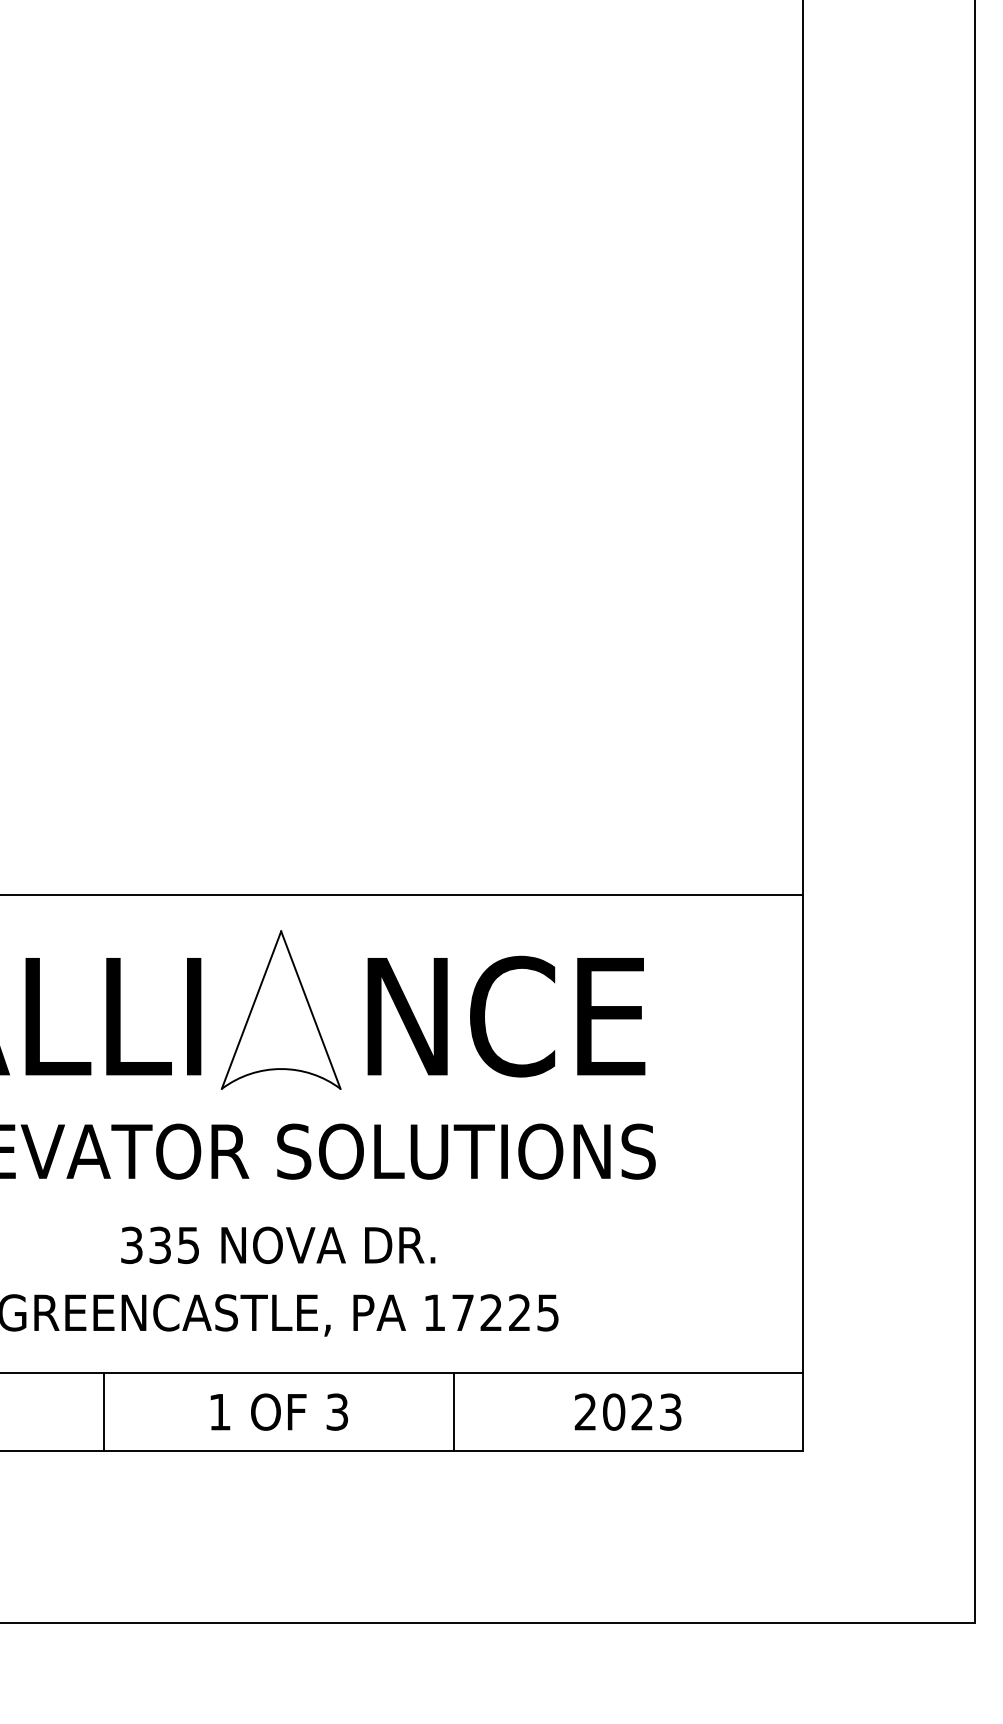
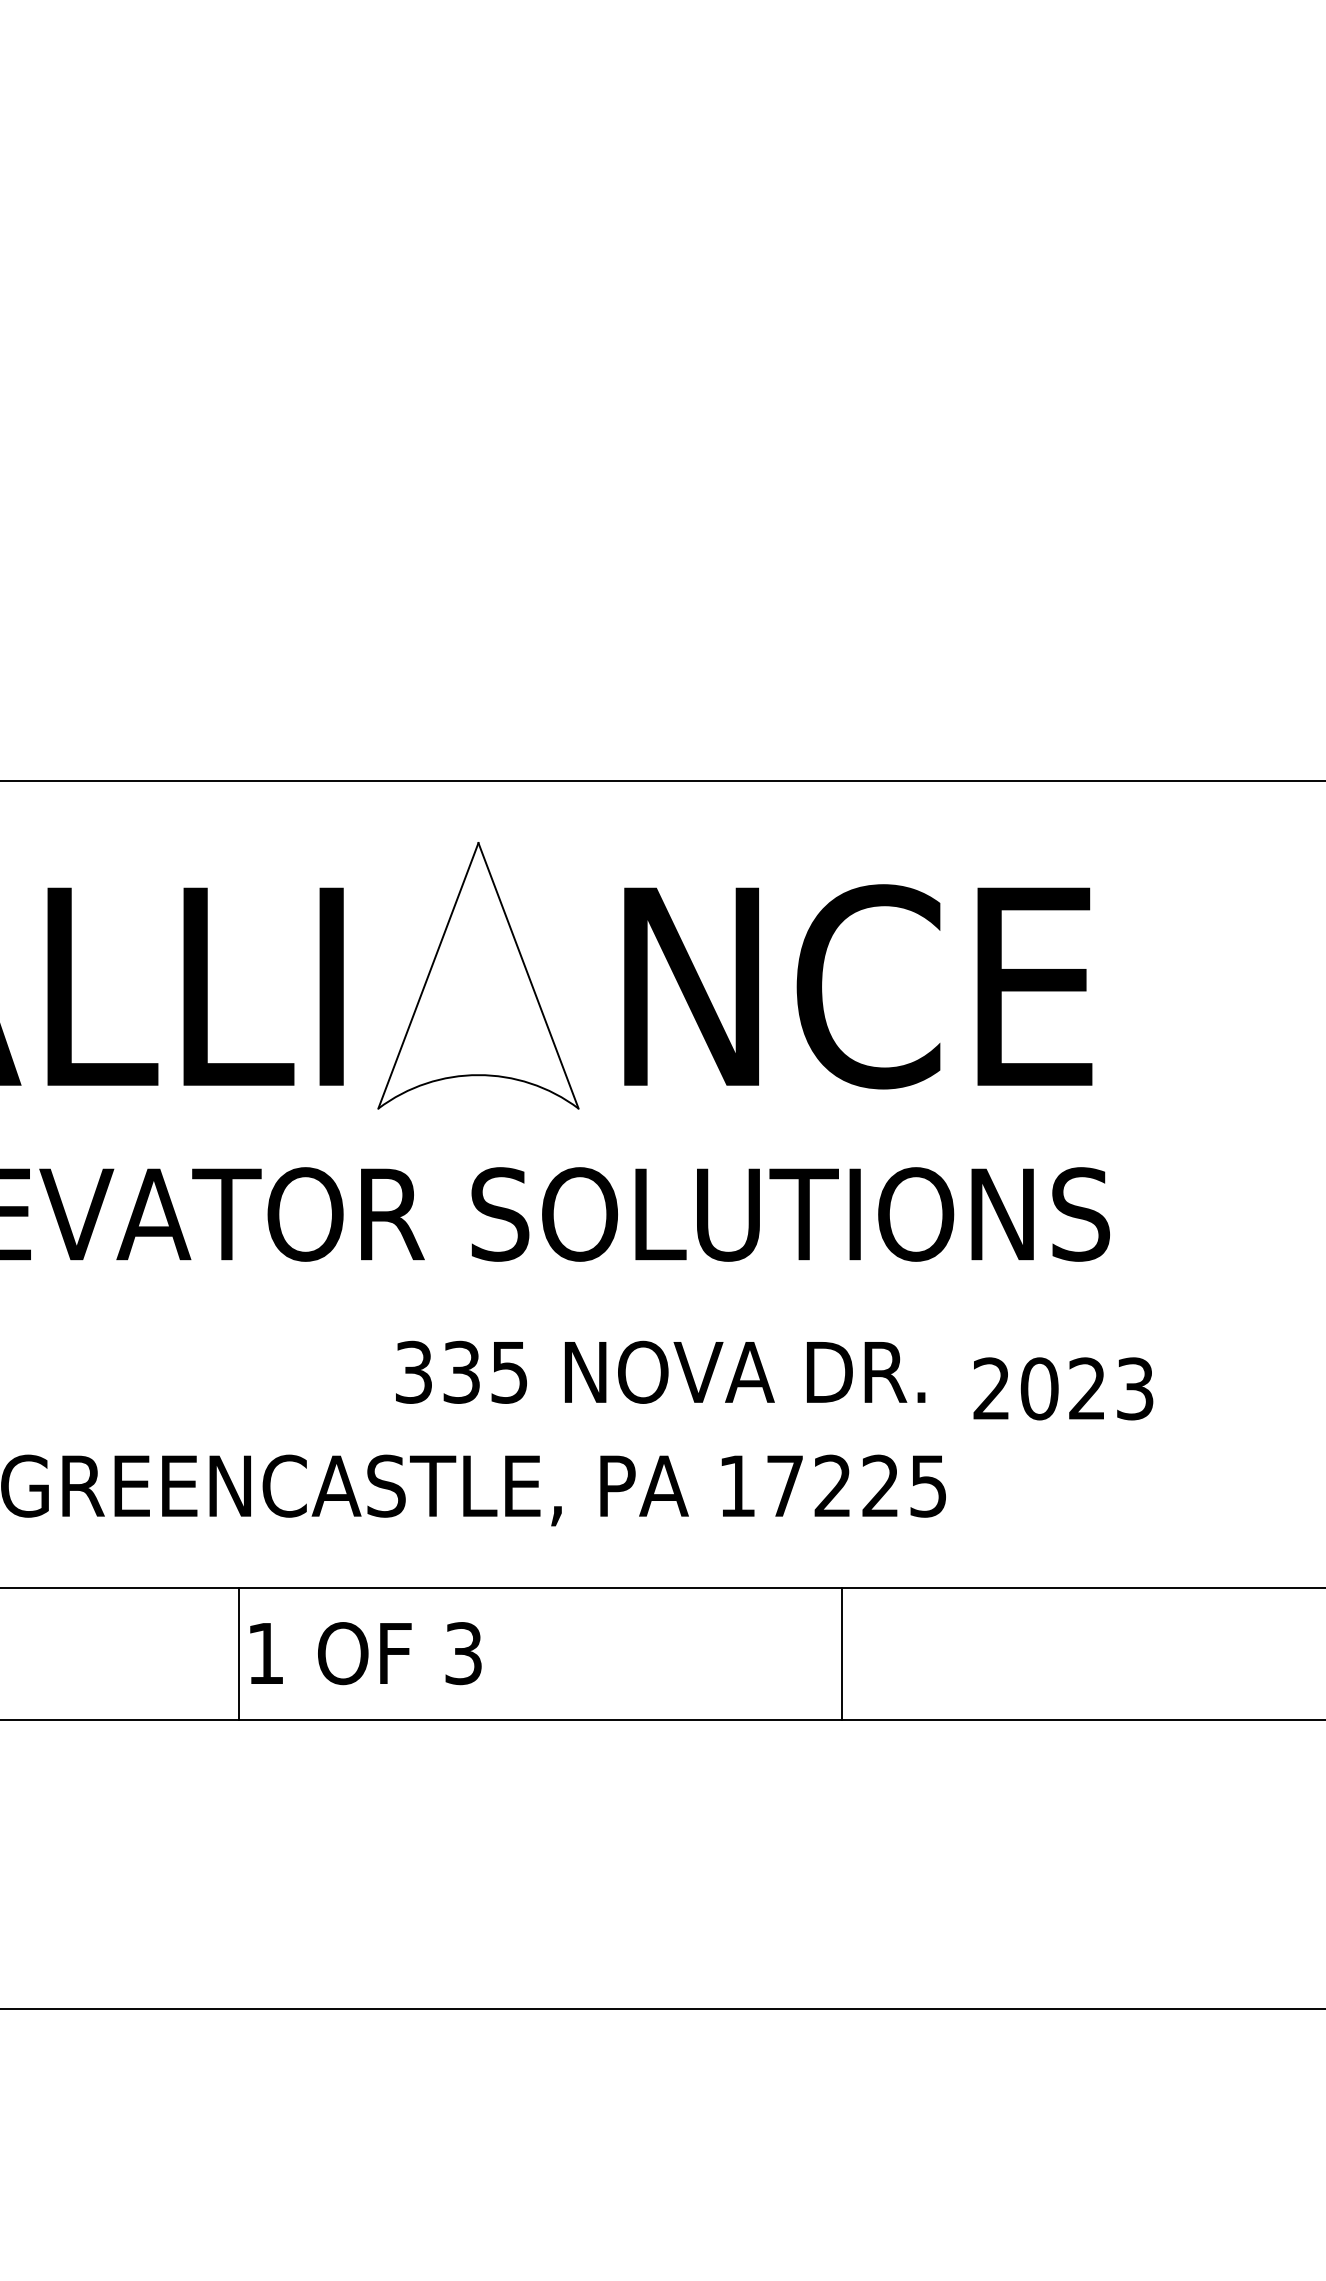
text: (278, 1244) -> (661, 1370), moved
text: (278, 1411) -> (364, 1652), moved
text: (627, 1411) -> (1062, 1387), moved
line: (104, 1412) -> (239, 1654), moved
line: (453, 1412) -> (841, 1654), moved

